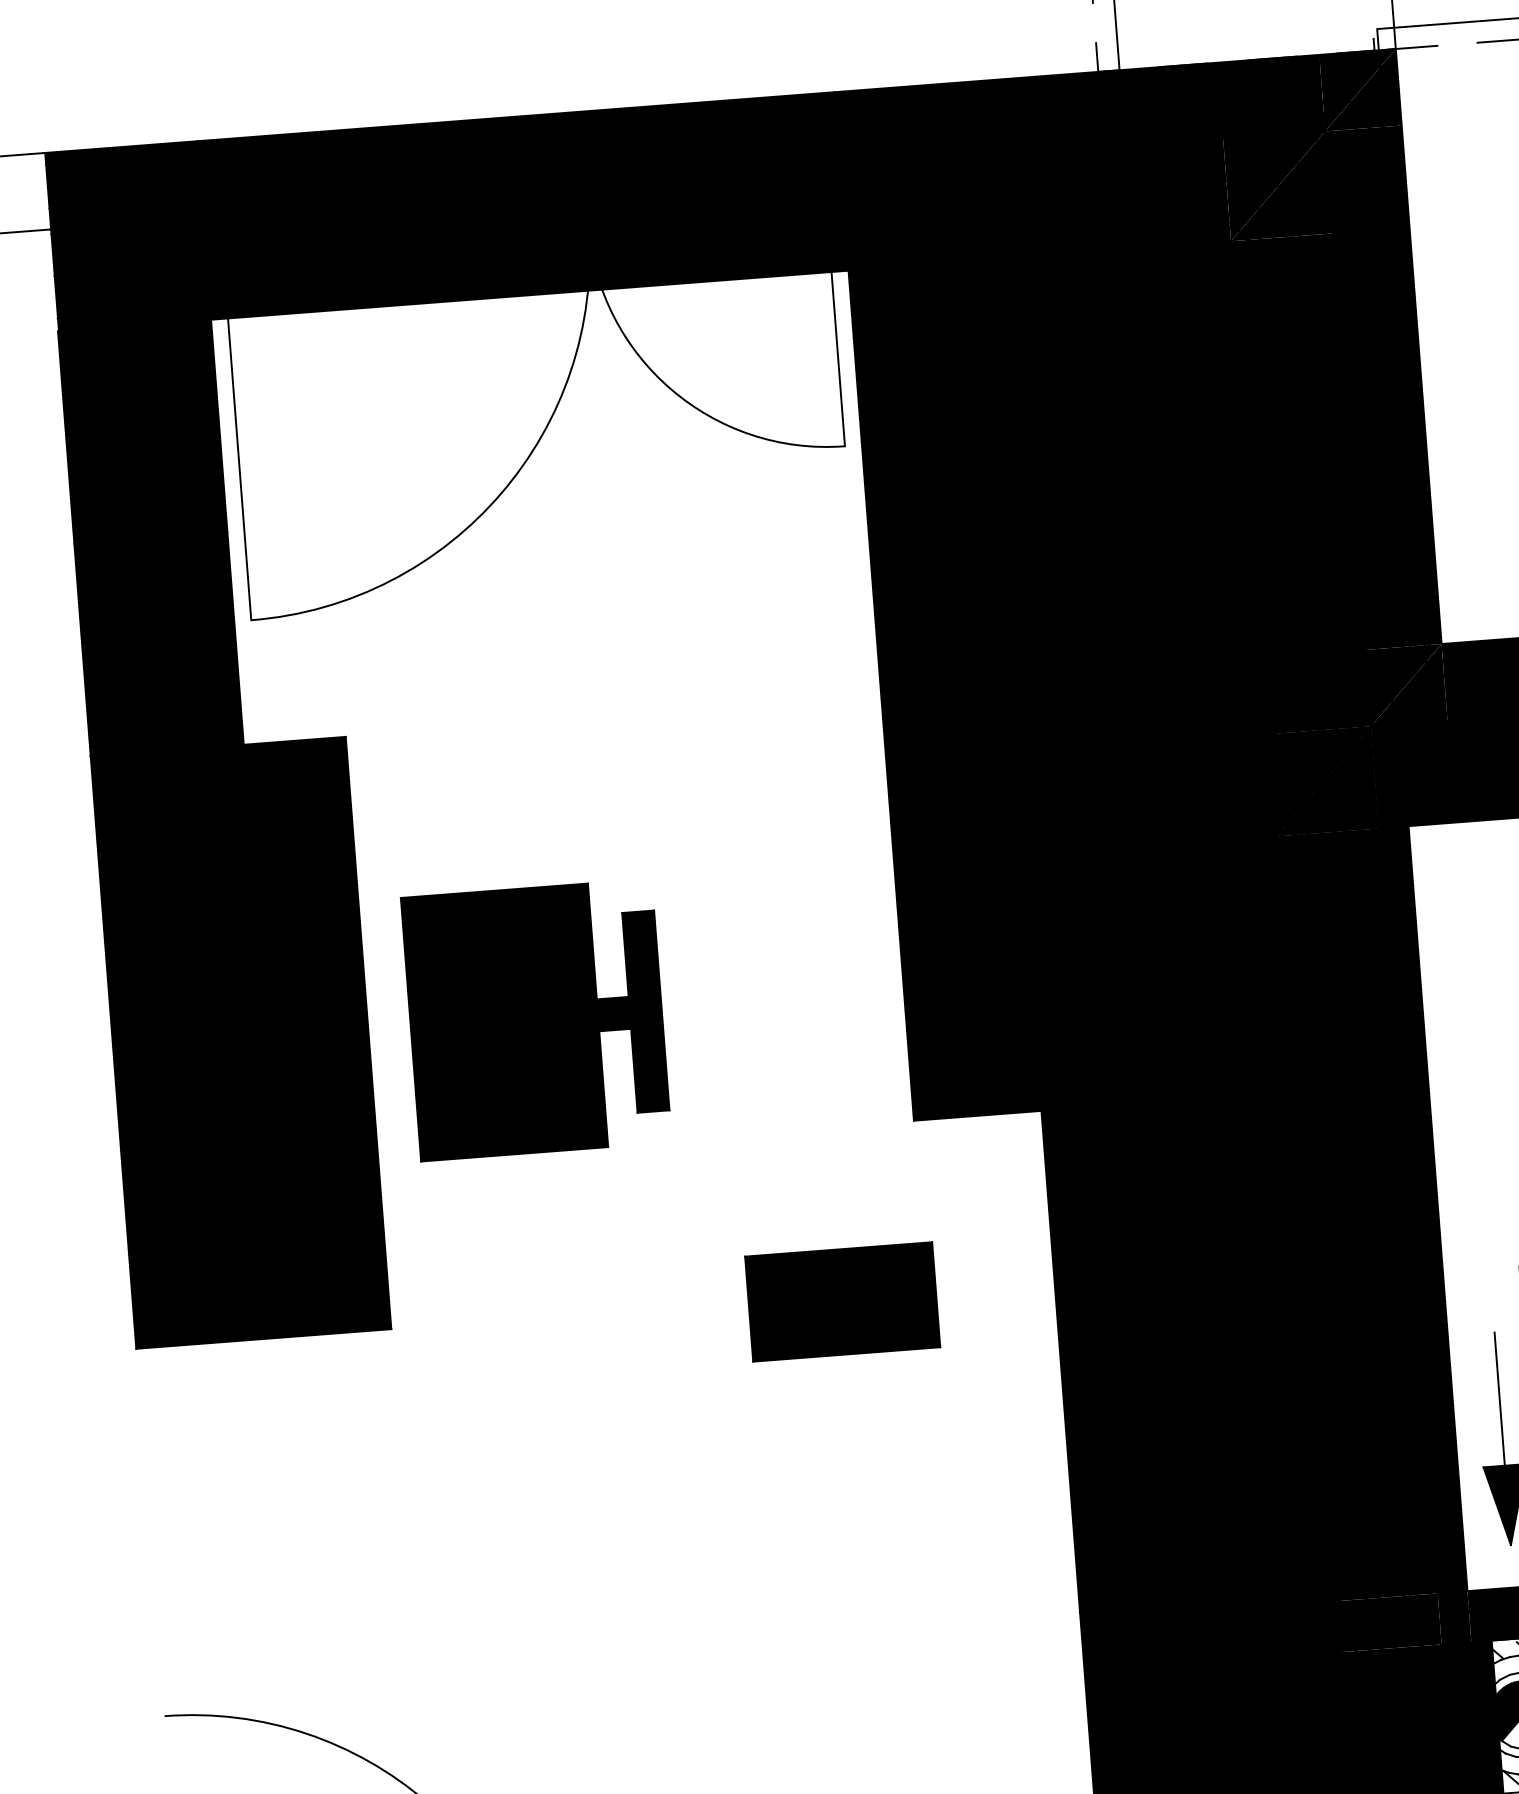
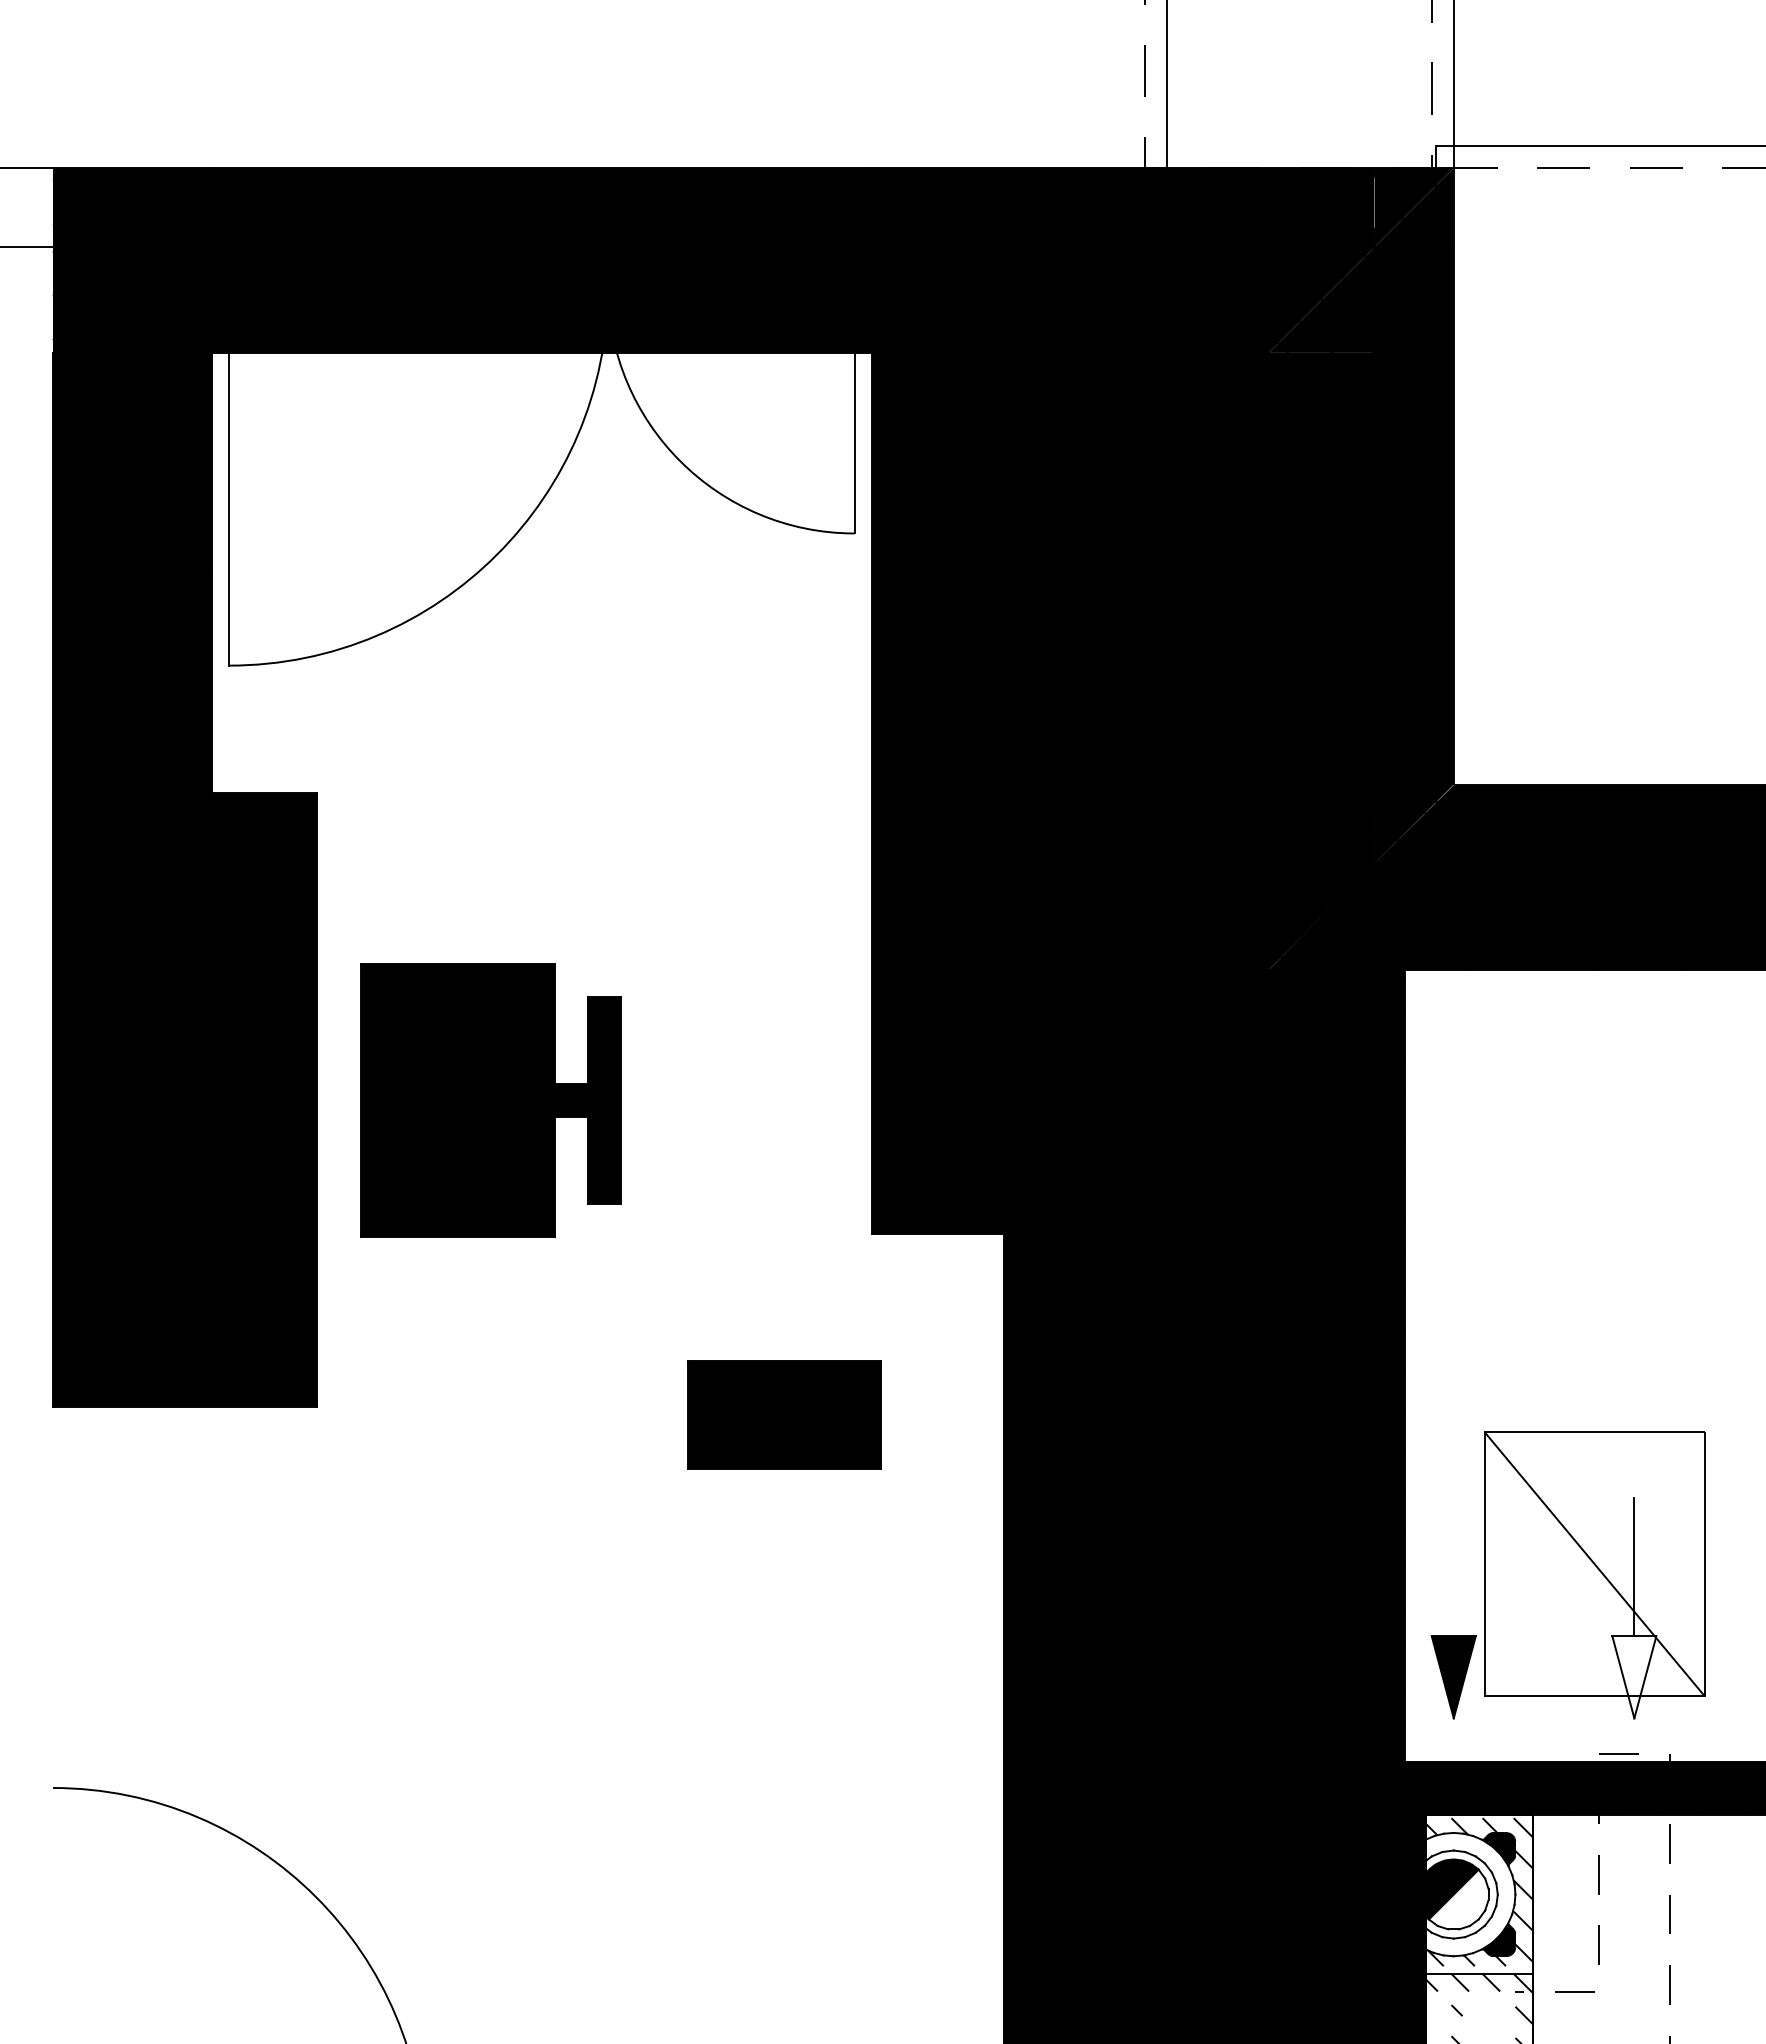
line: (1499, 1399) -> (1453, 1567), removed

